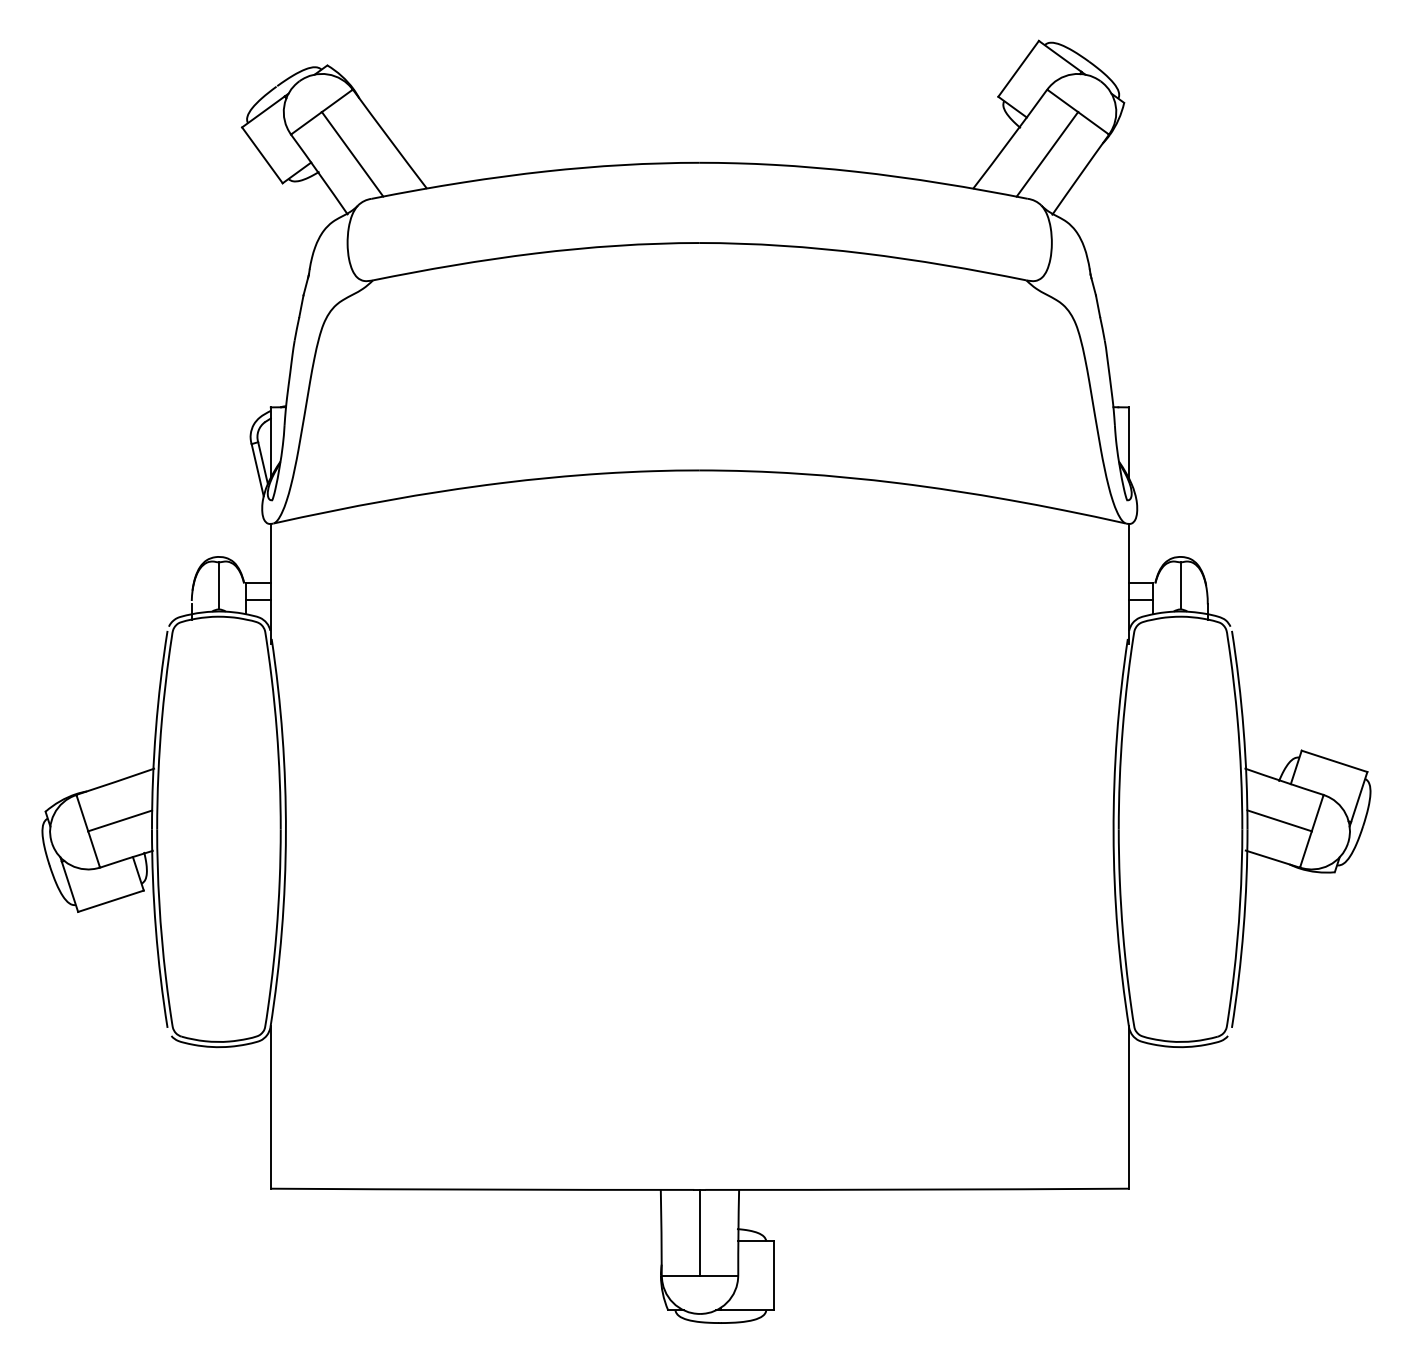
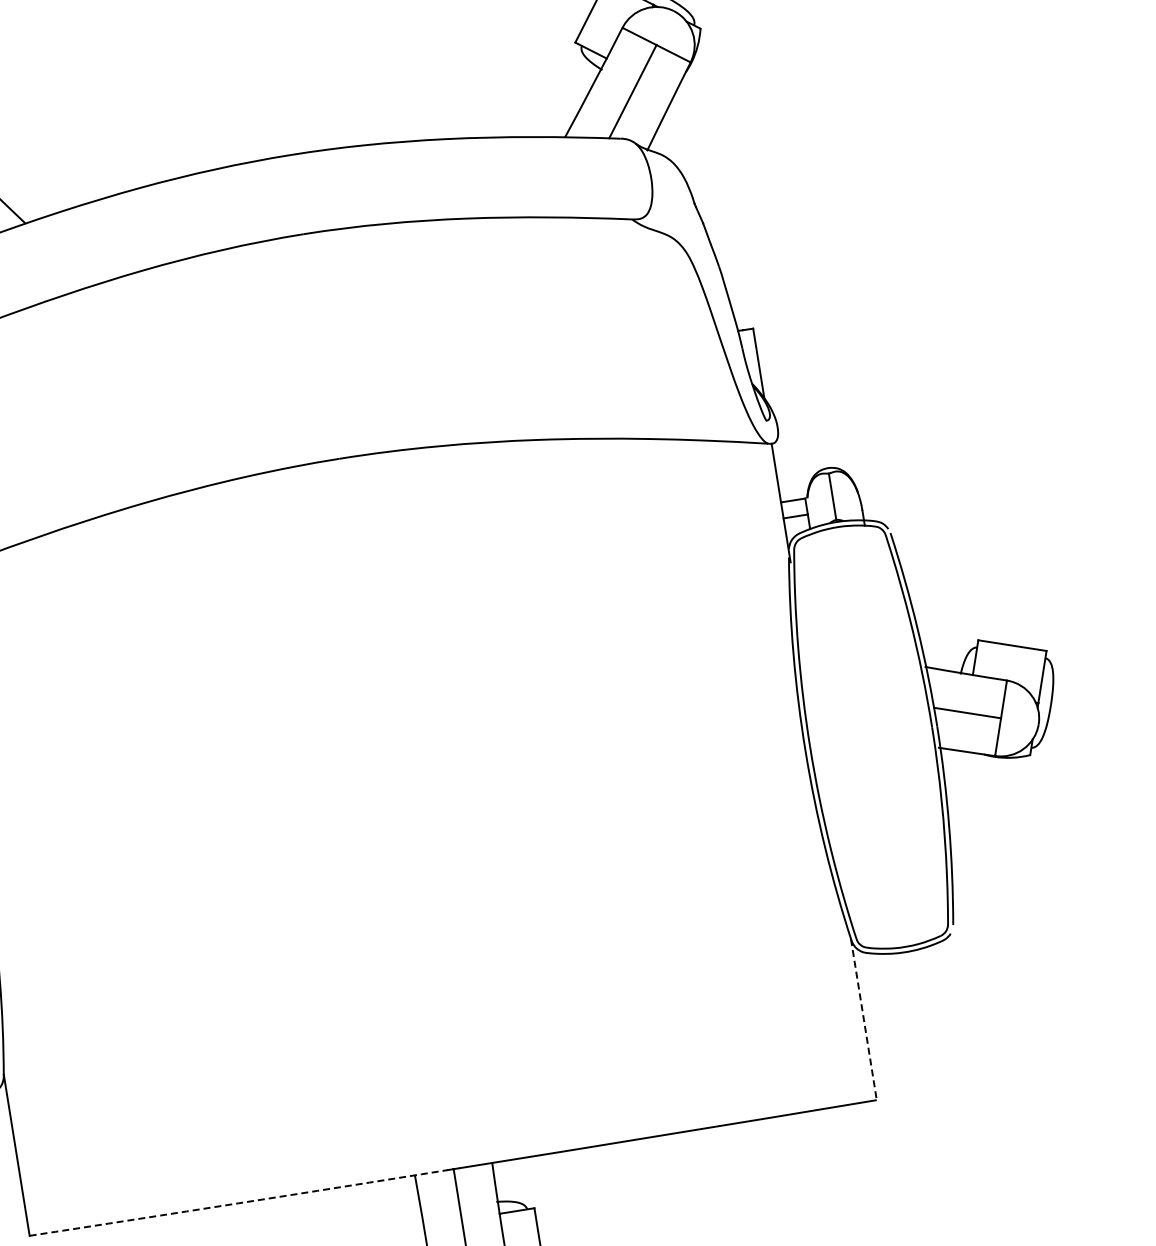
line: (1128, 1107) -> (863, 1020), solid -> dashed
arc: (482, 1189) -> (238, 1203), solid -> dashed

